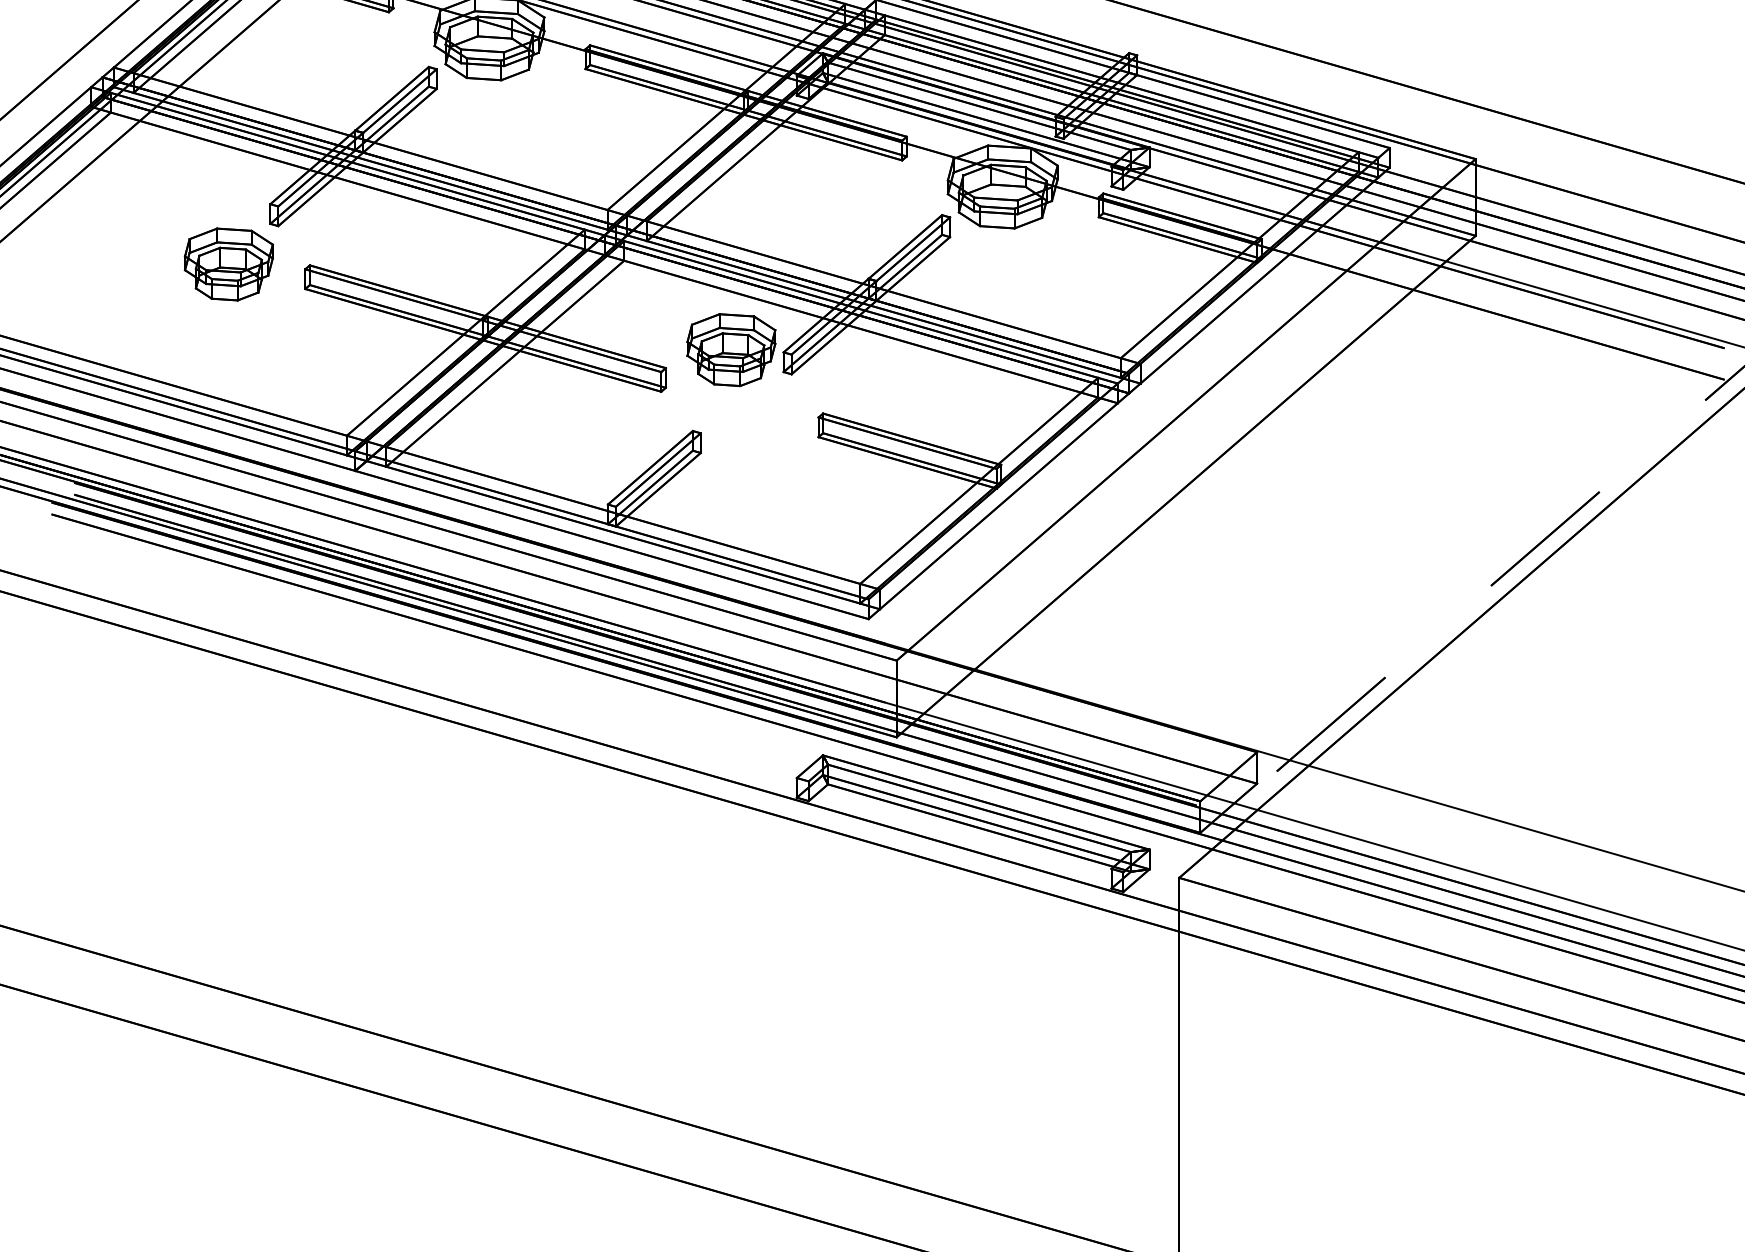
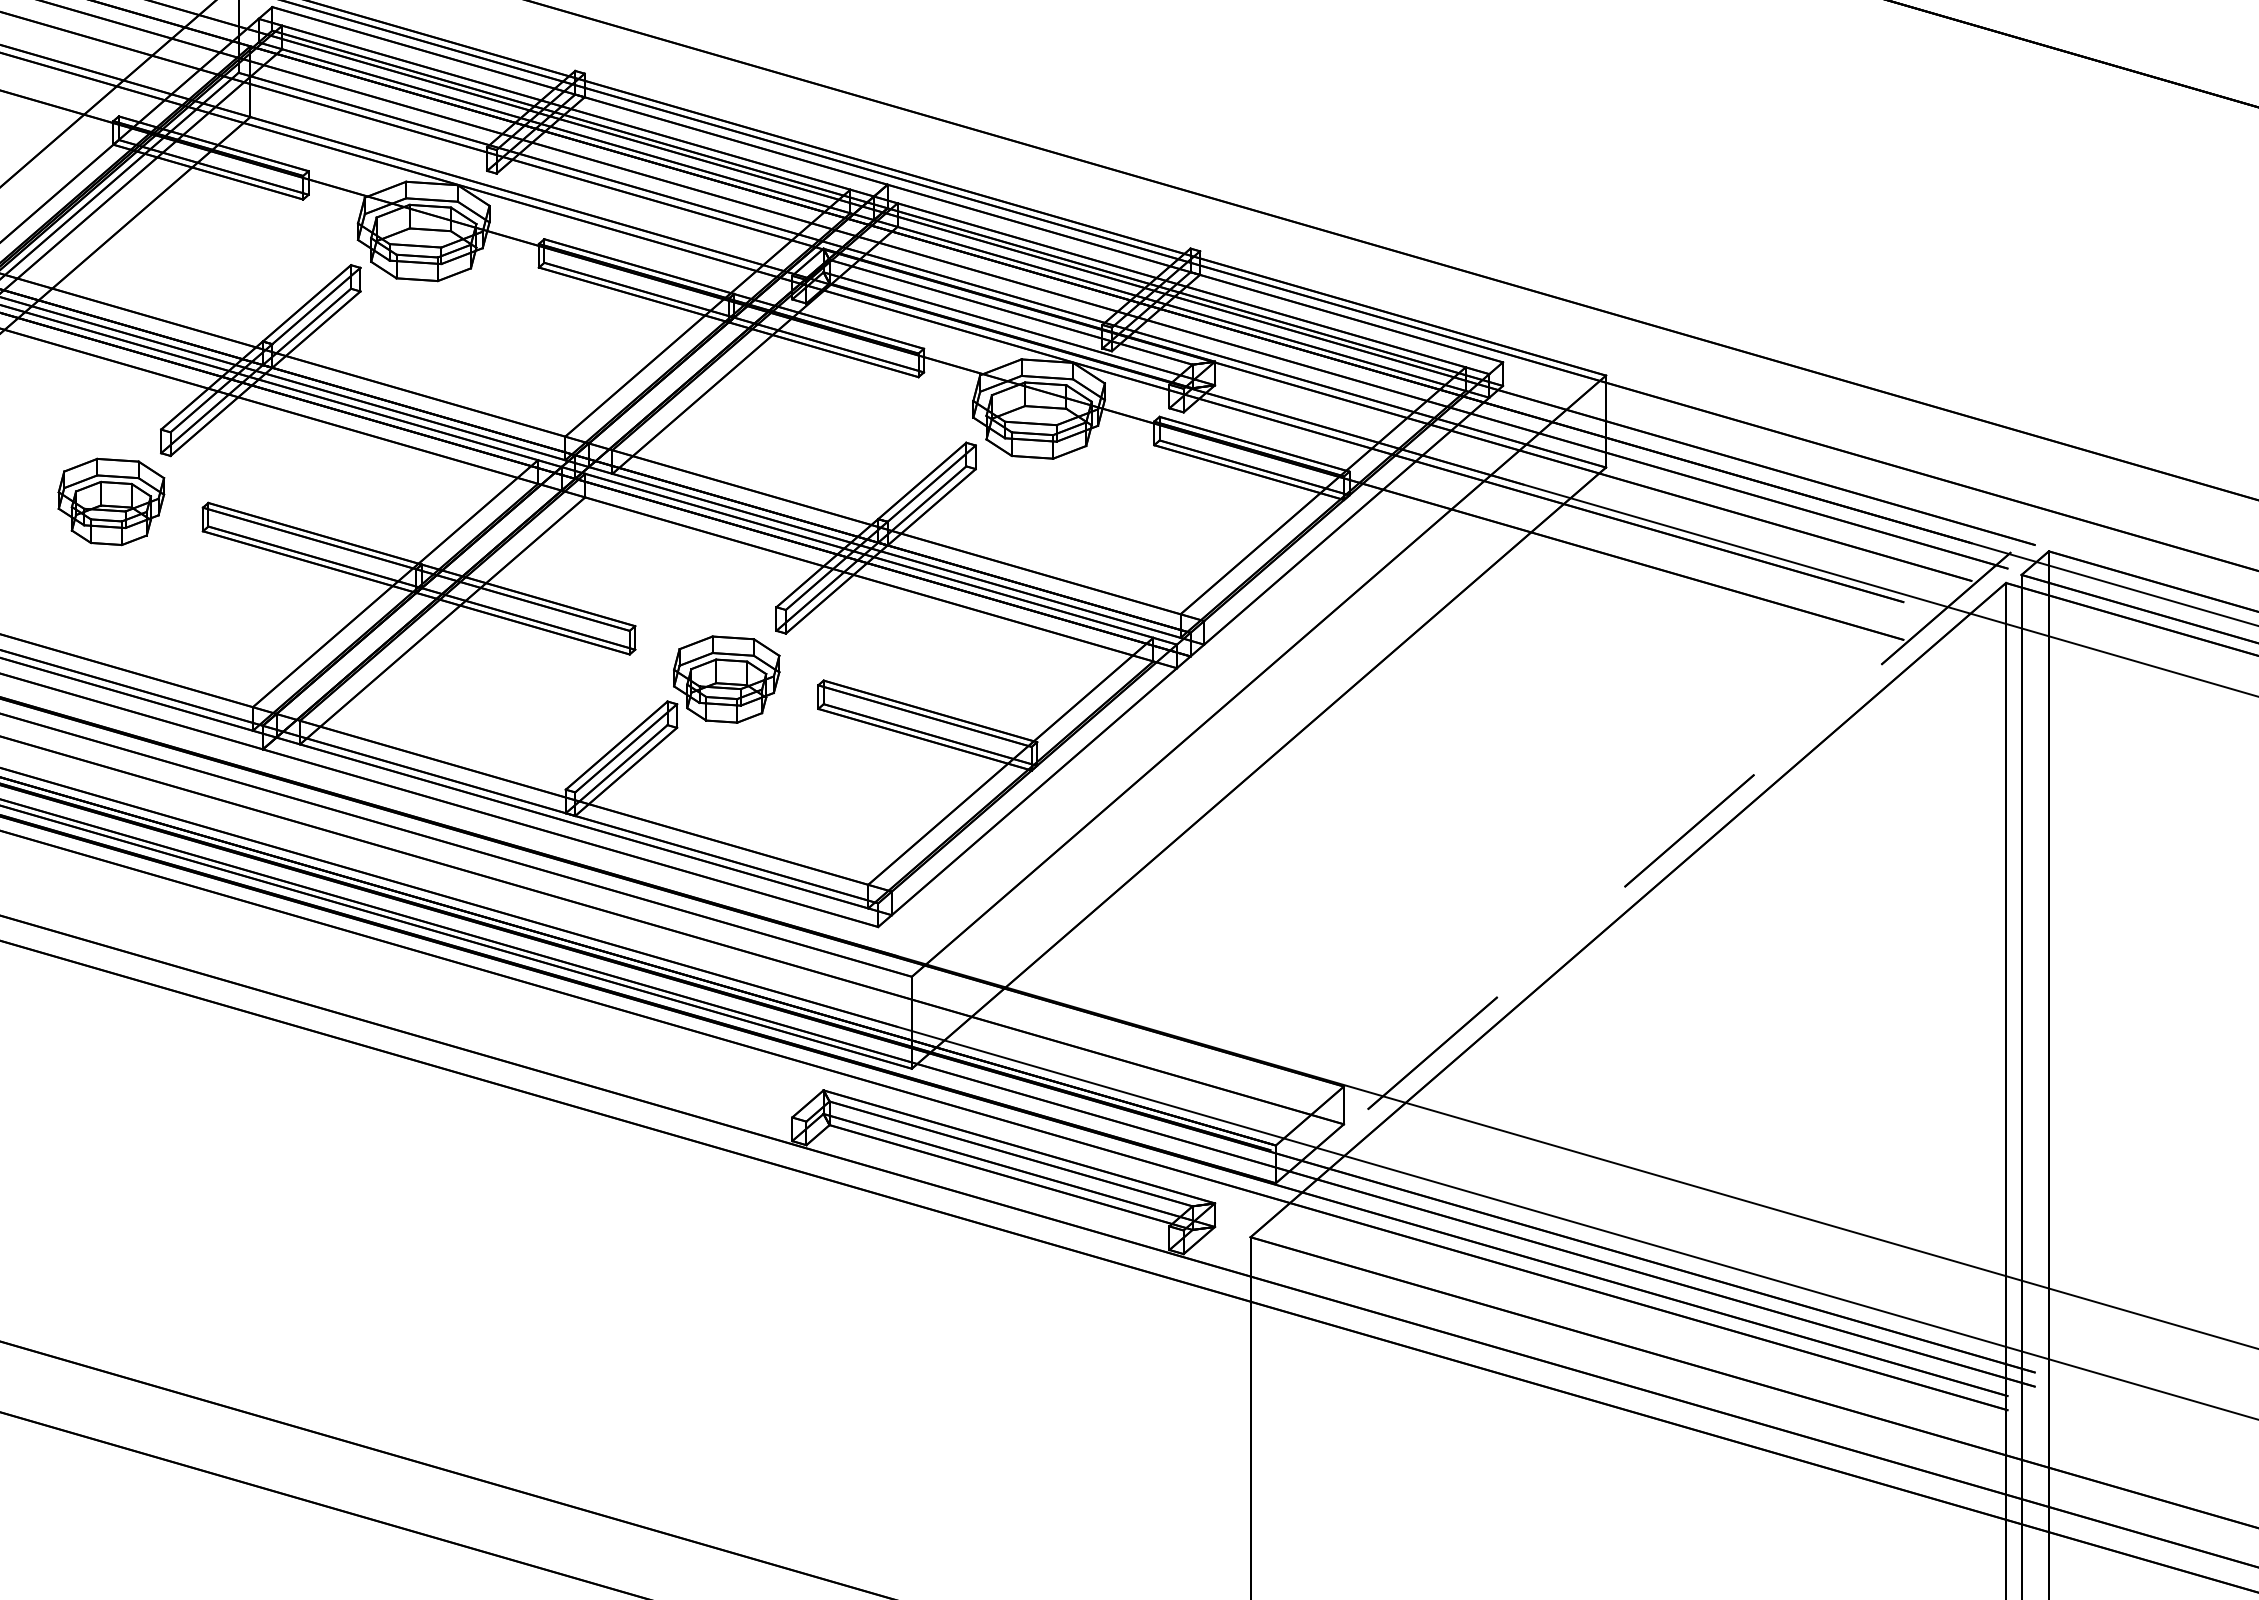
part: (731, 350) -> (726, 679), moved

